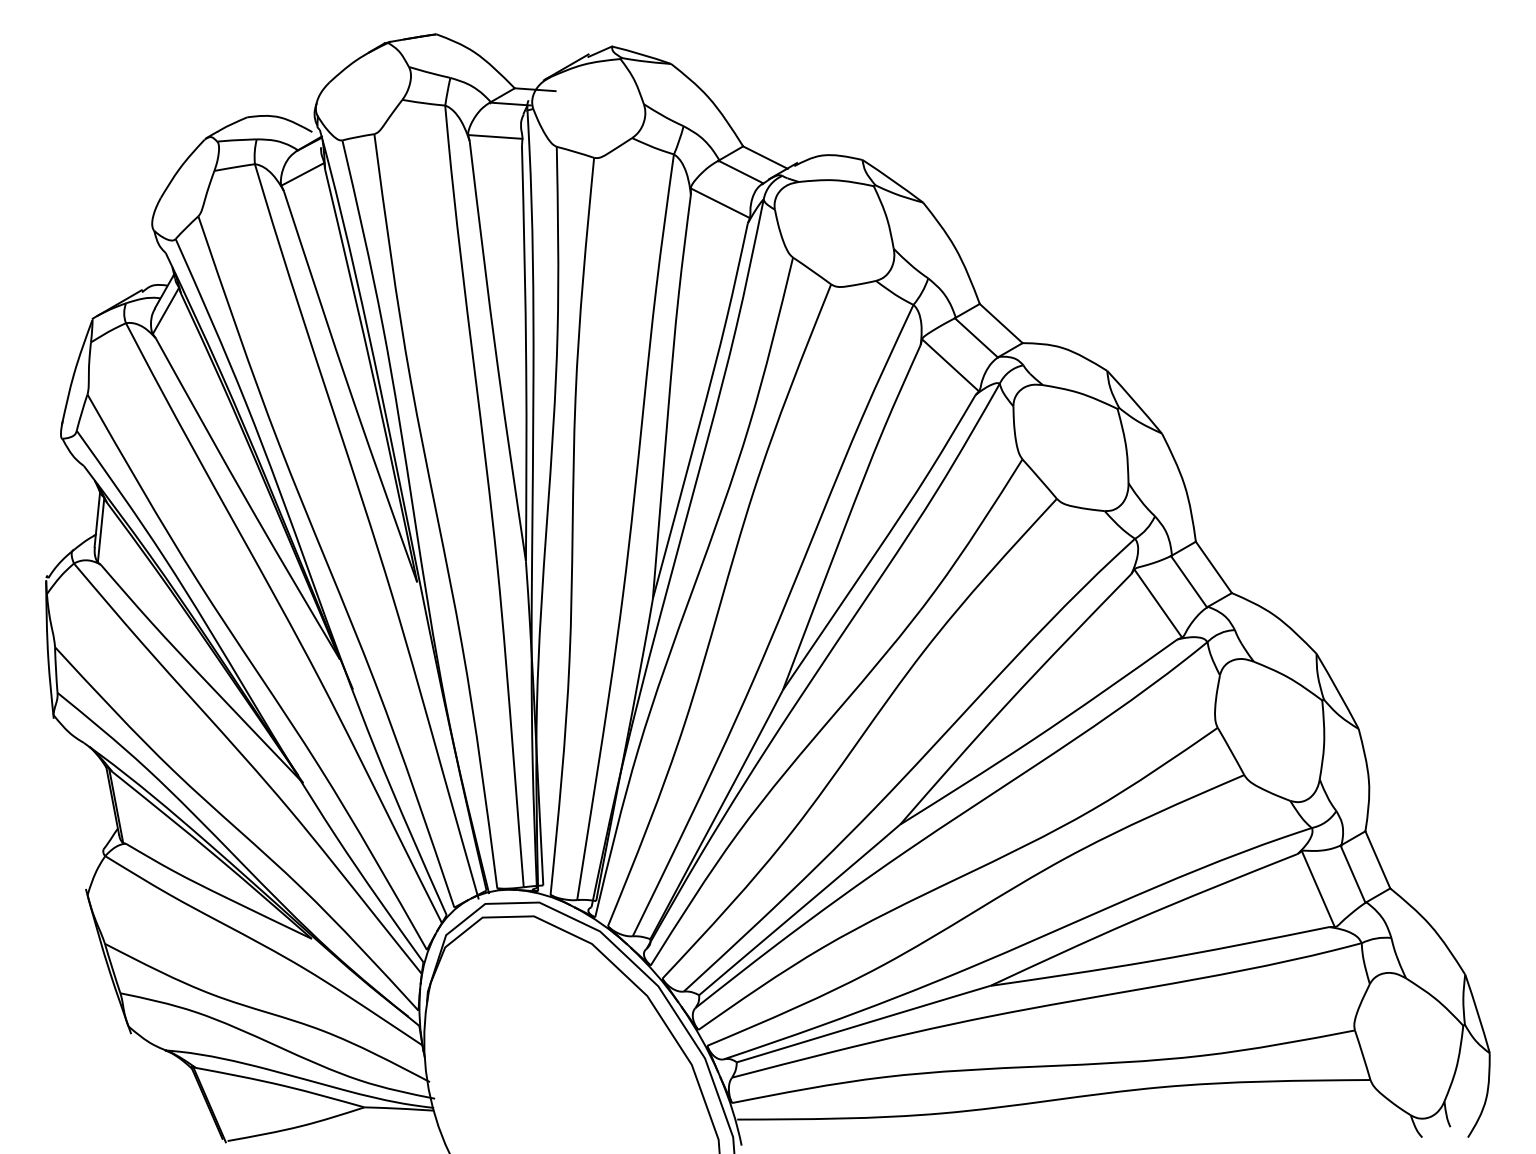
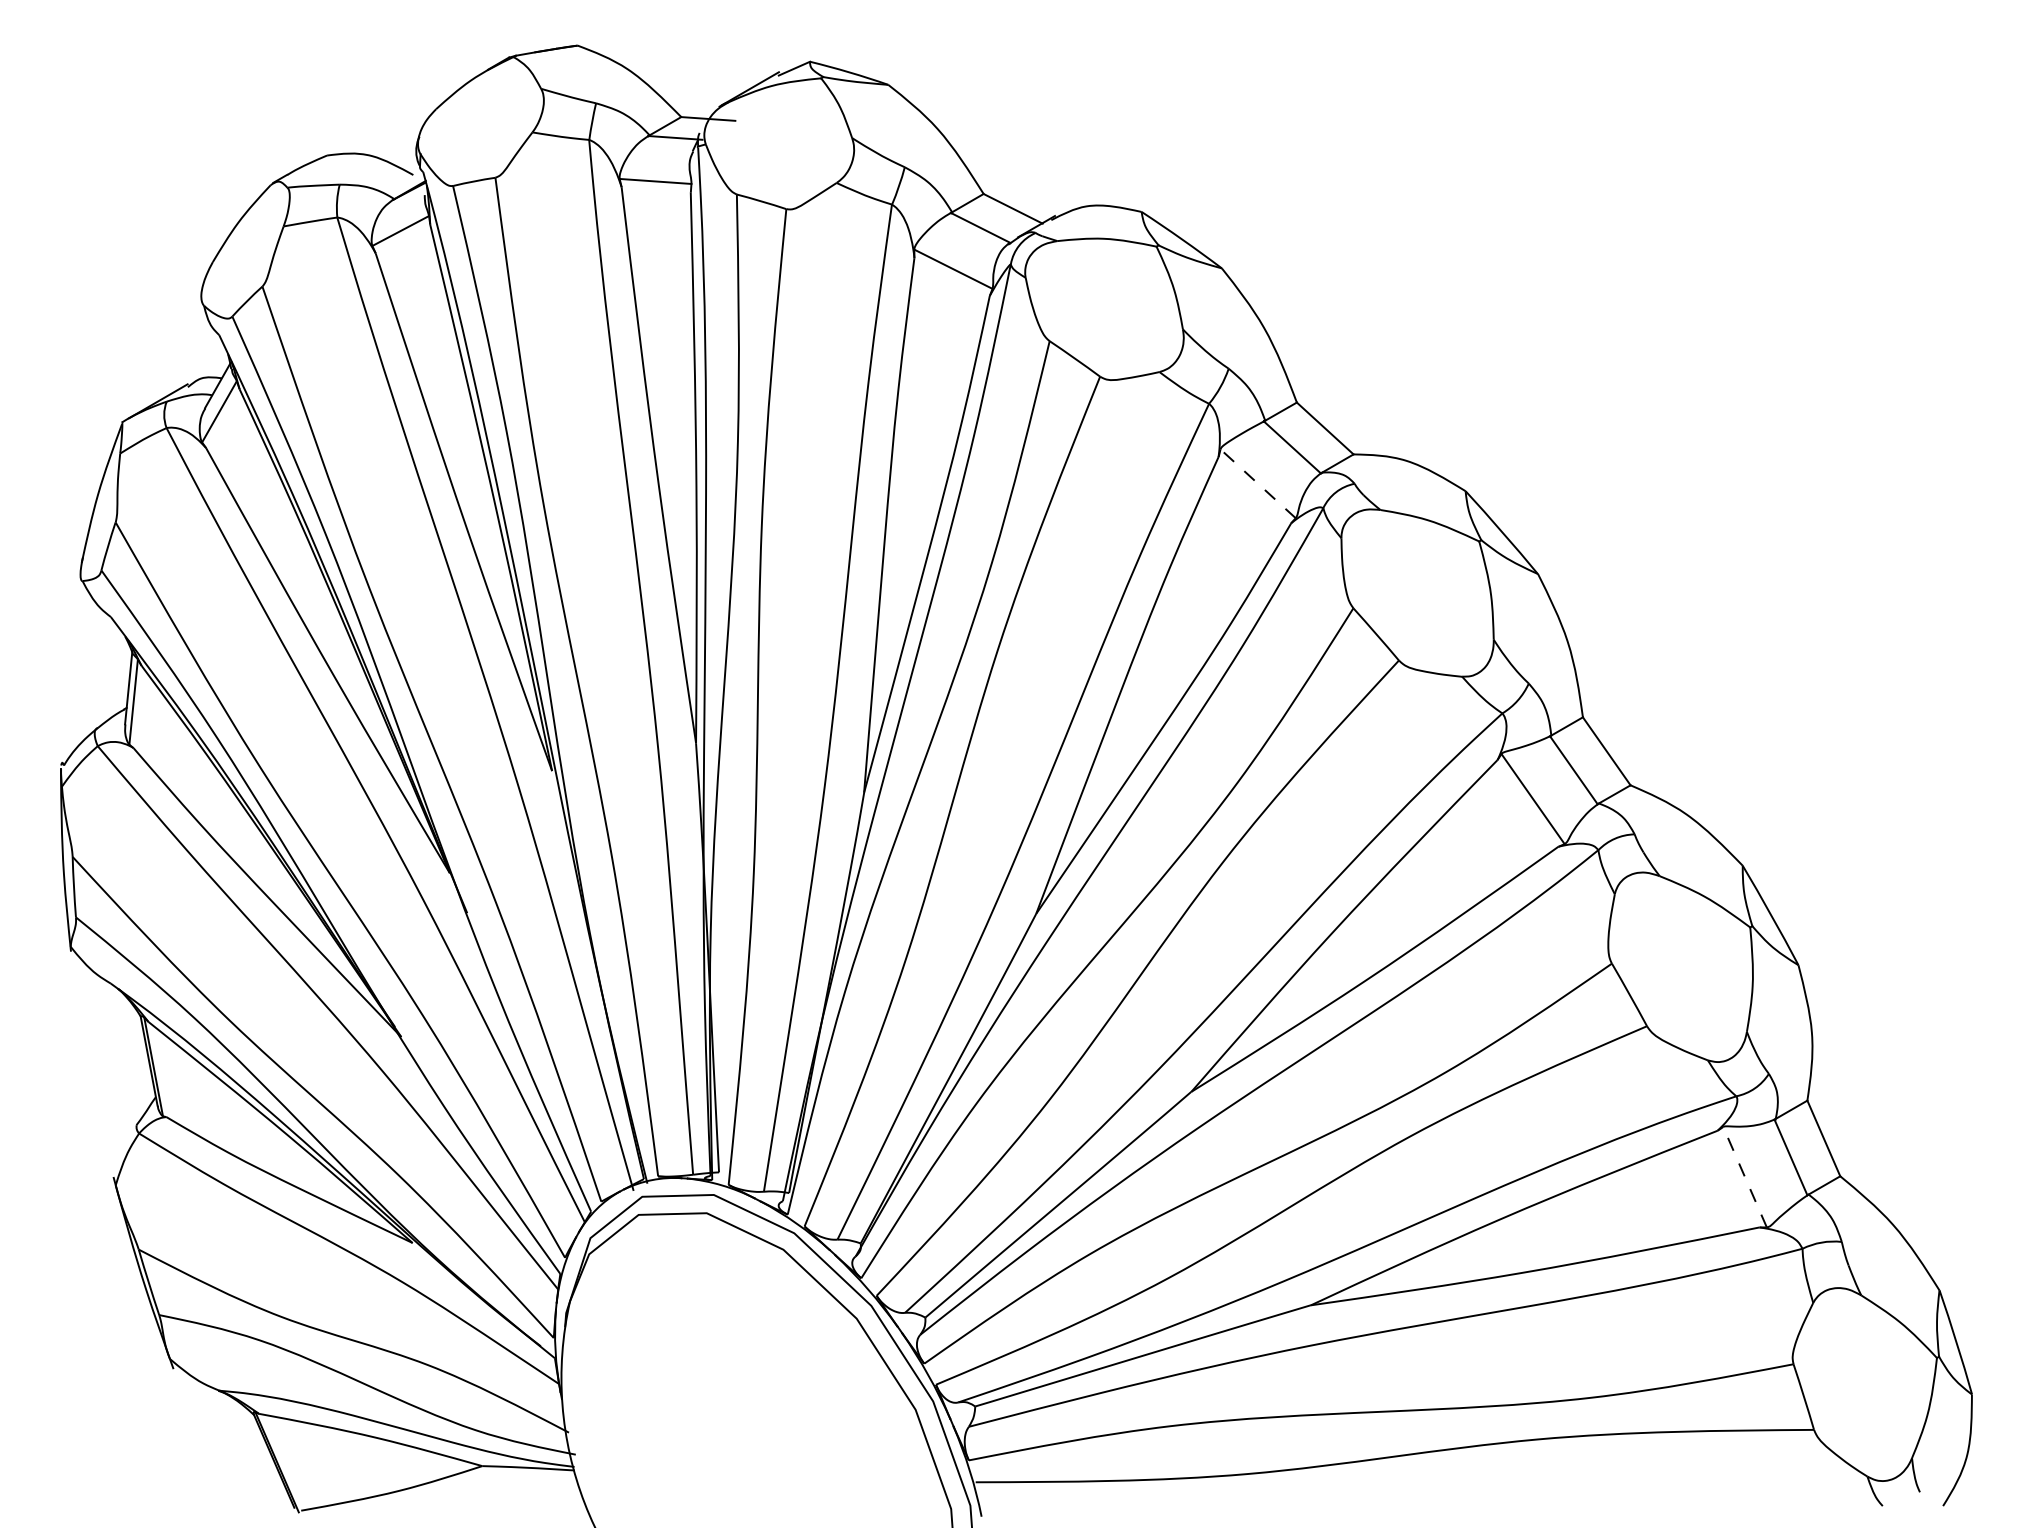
line: (950, 365) -> (1258, 483), solid -> dashed
line: (1318, 889) -> (1745, 1177), solid -> dashed

